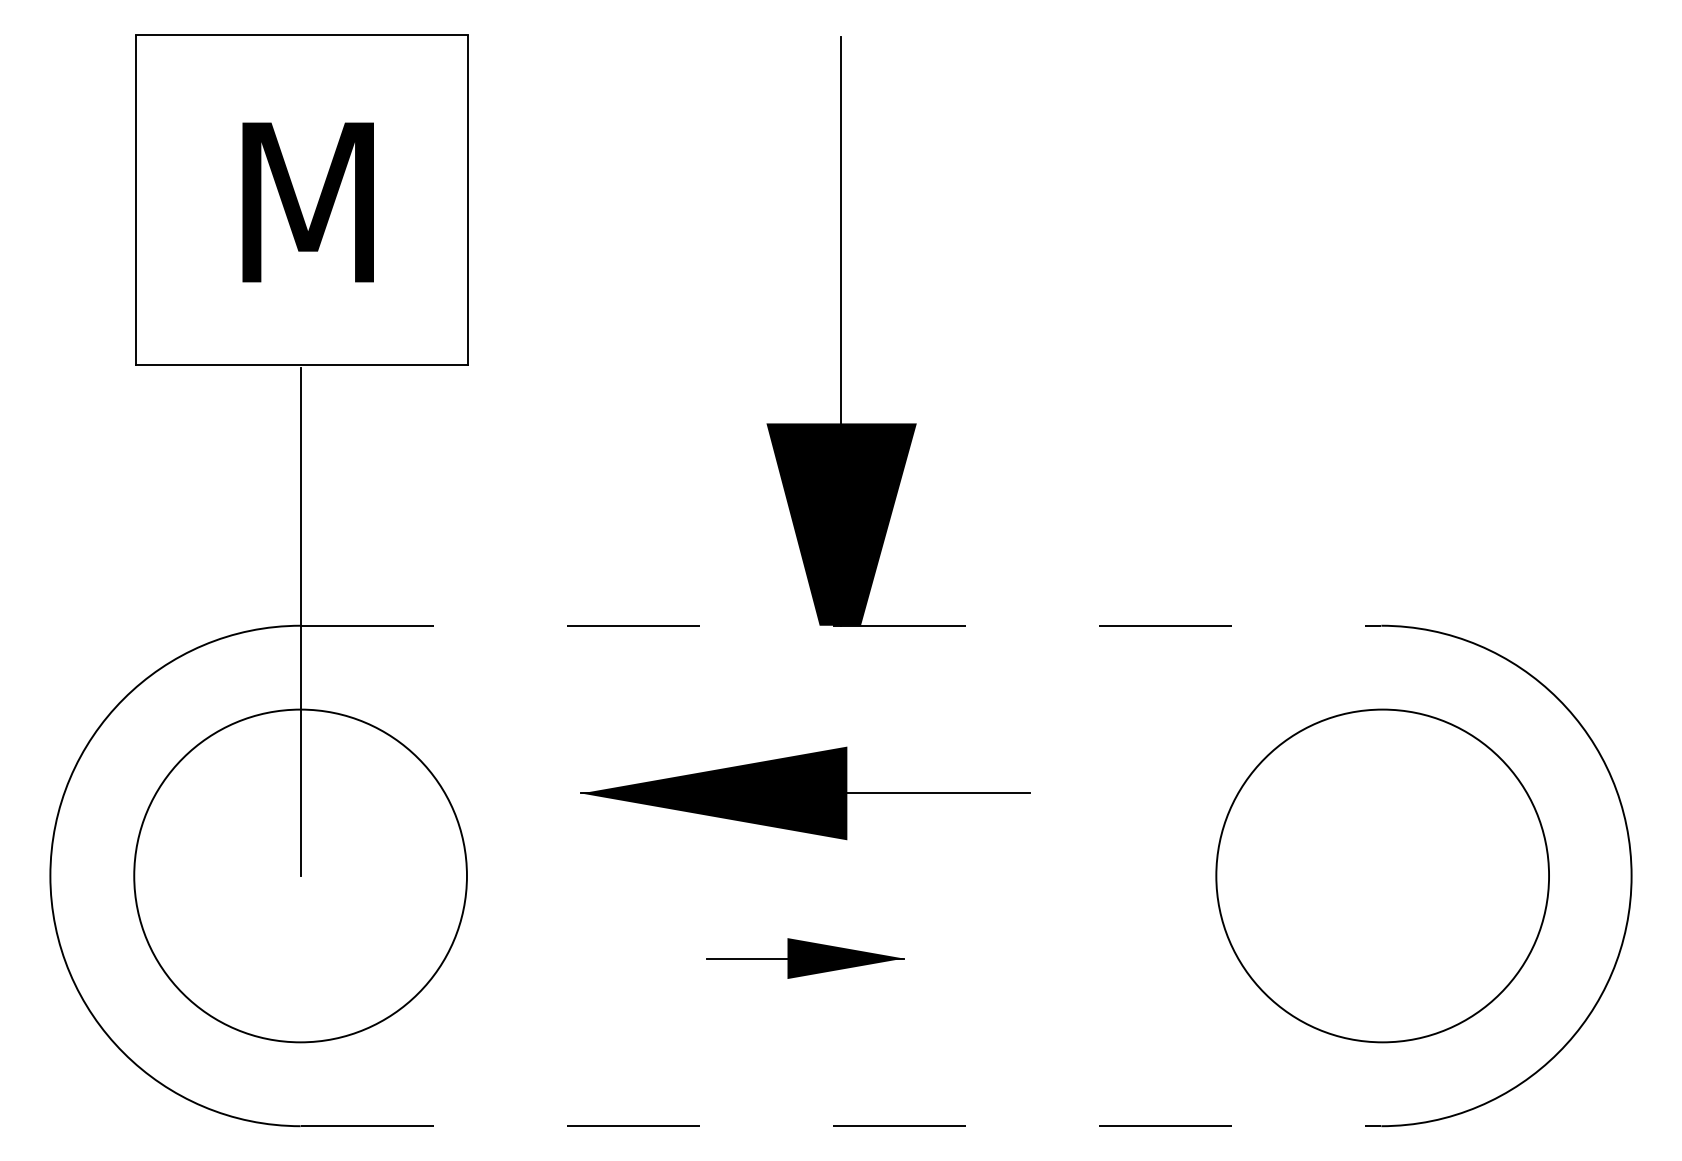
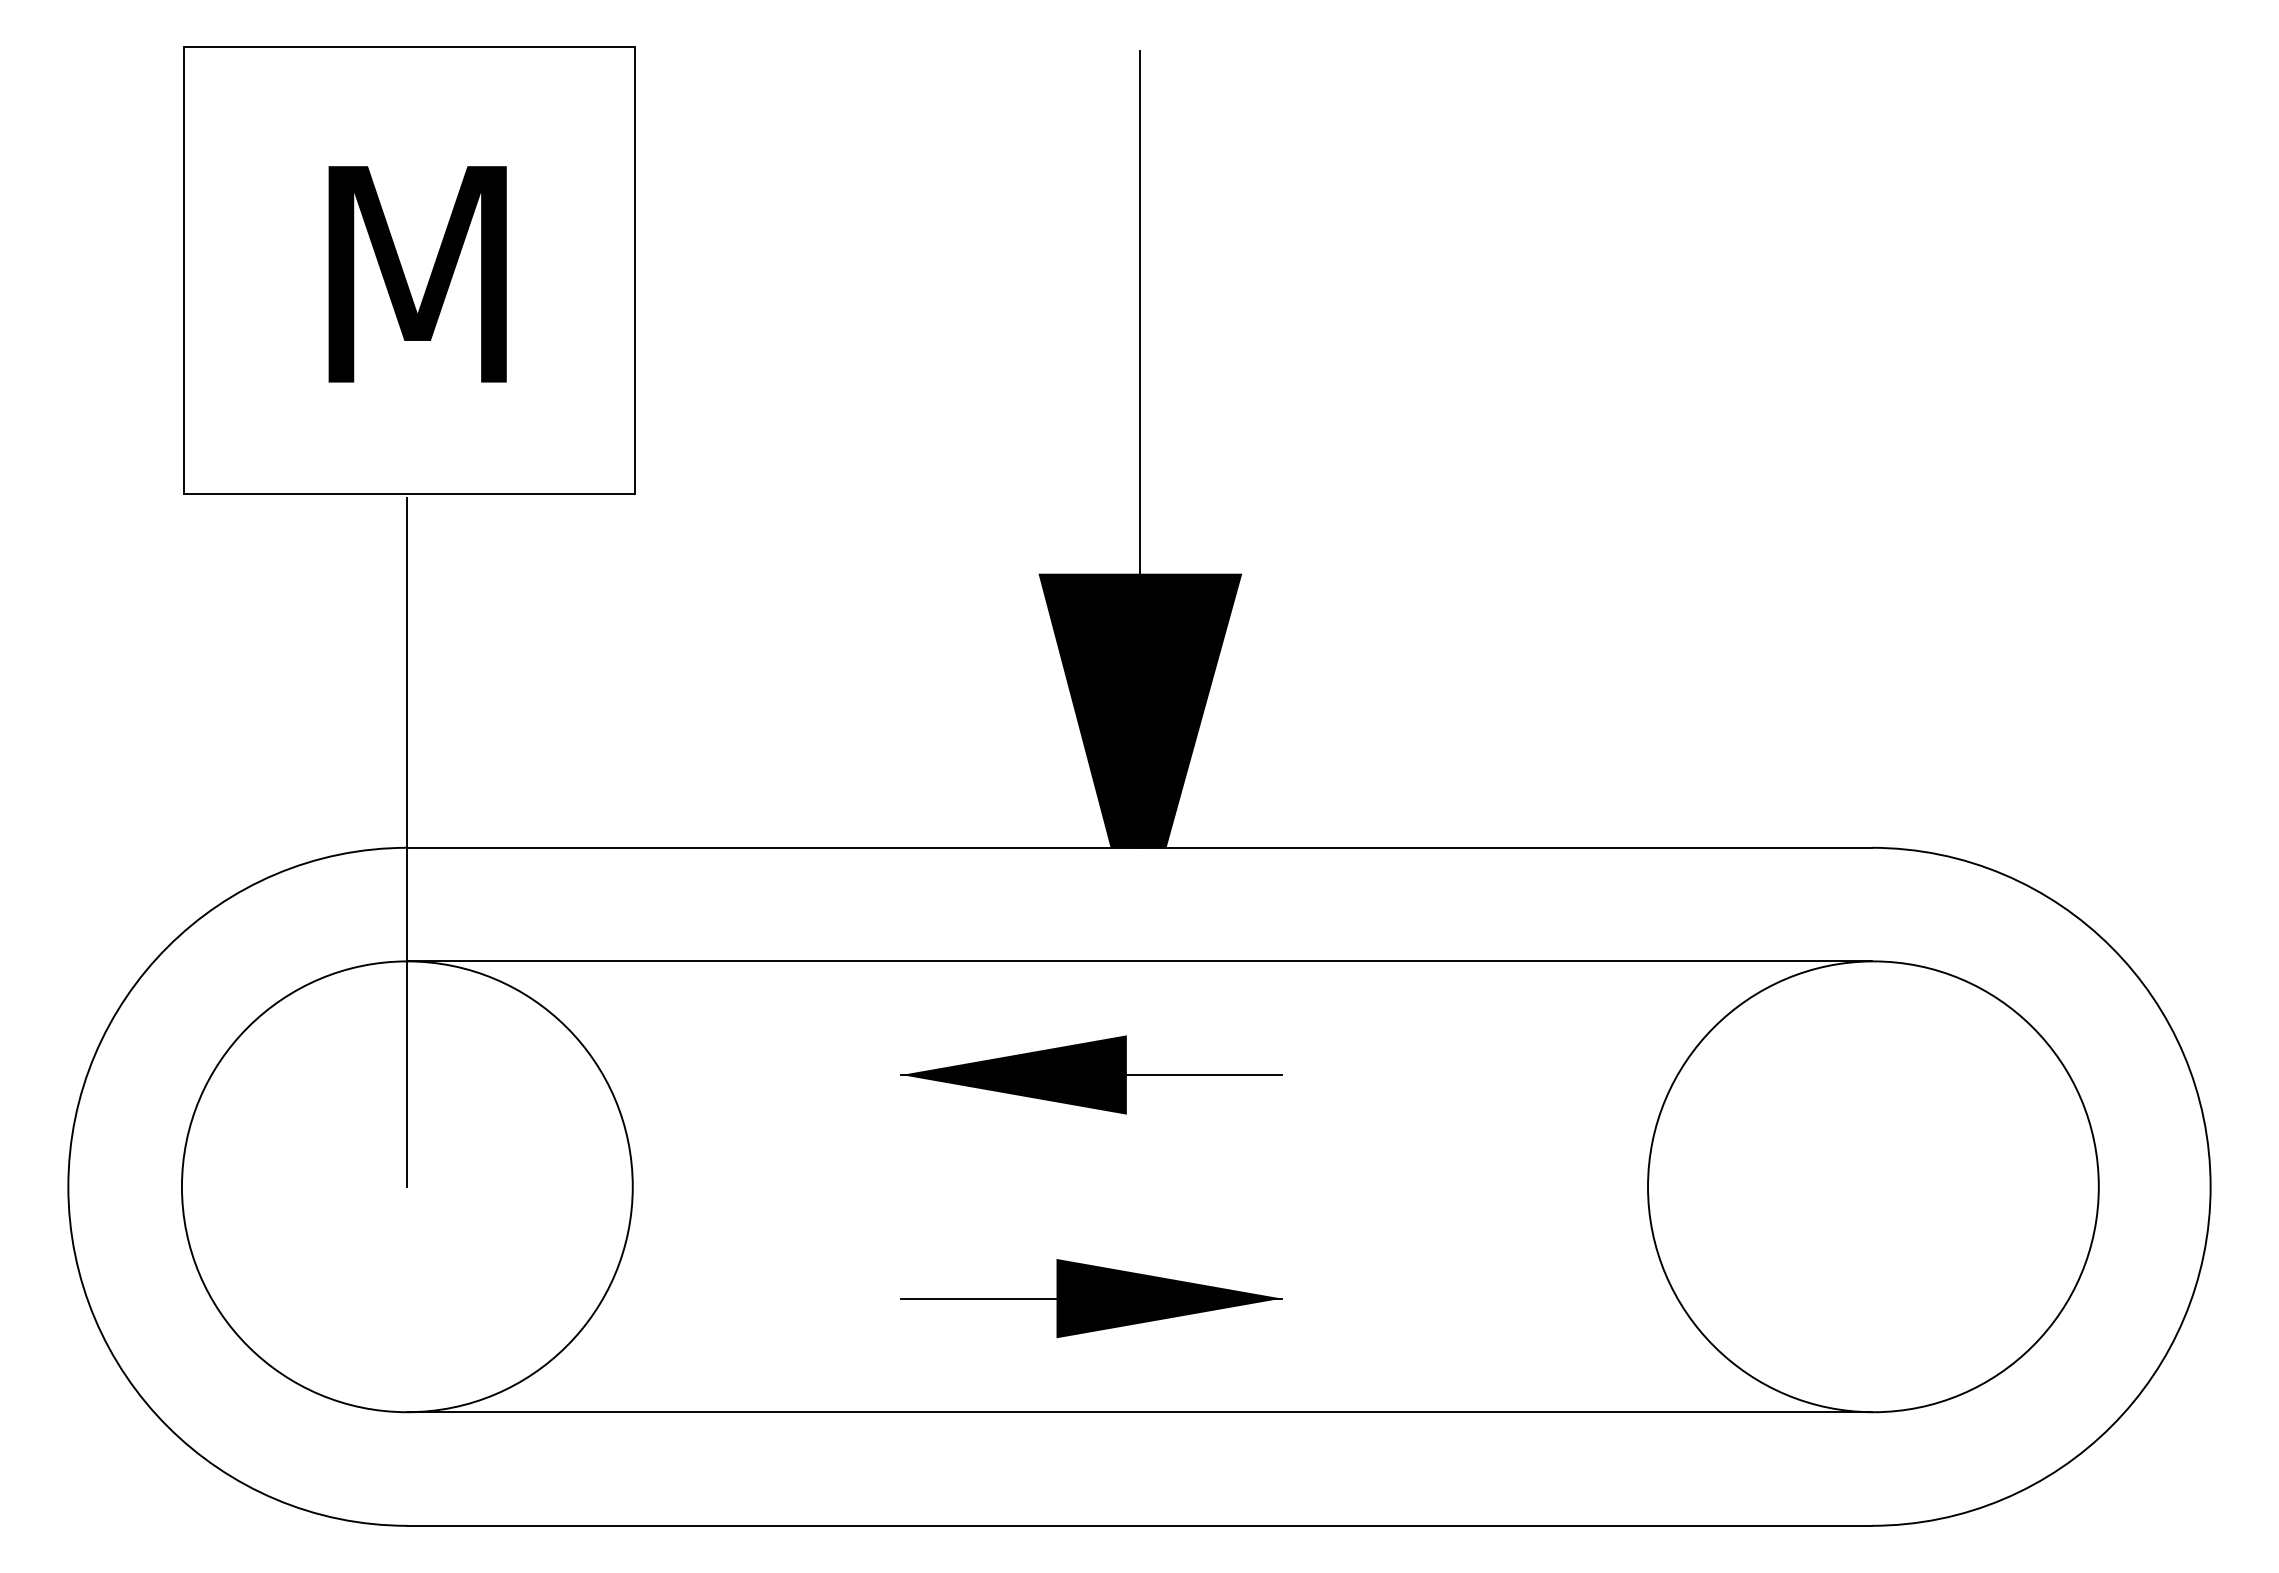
line: (841, 625) -> (1139, 847), dashed -> solid
line: (841, 709) -> (1139, 961), added
part: (805, 793) -> (1091, 1074), size x0.62
part: (805, 958) -> (1091, 1298), size x1.43
line: (841, 1042) -> (1139, 1412), added
line: (841, 1125) -> (1139, 1525), dashed -> solid

